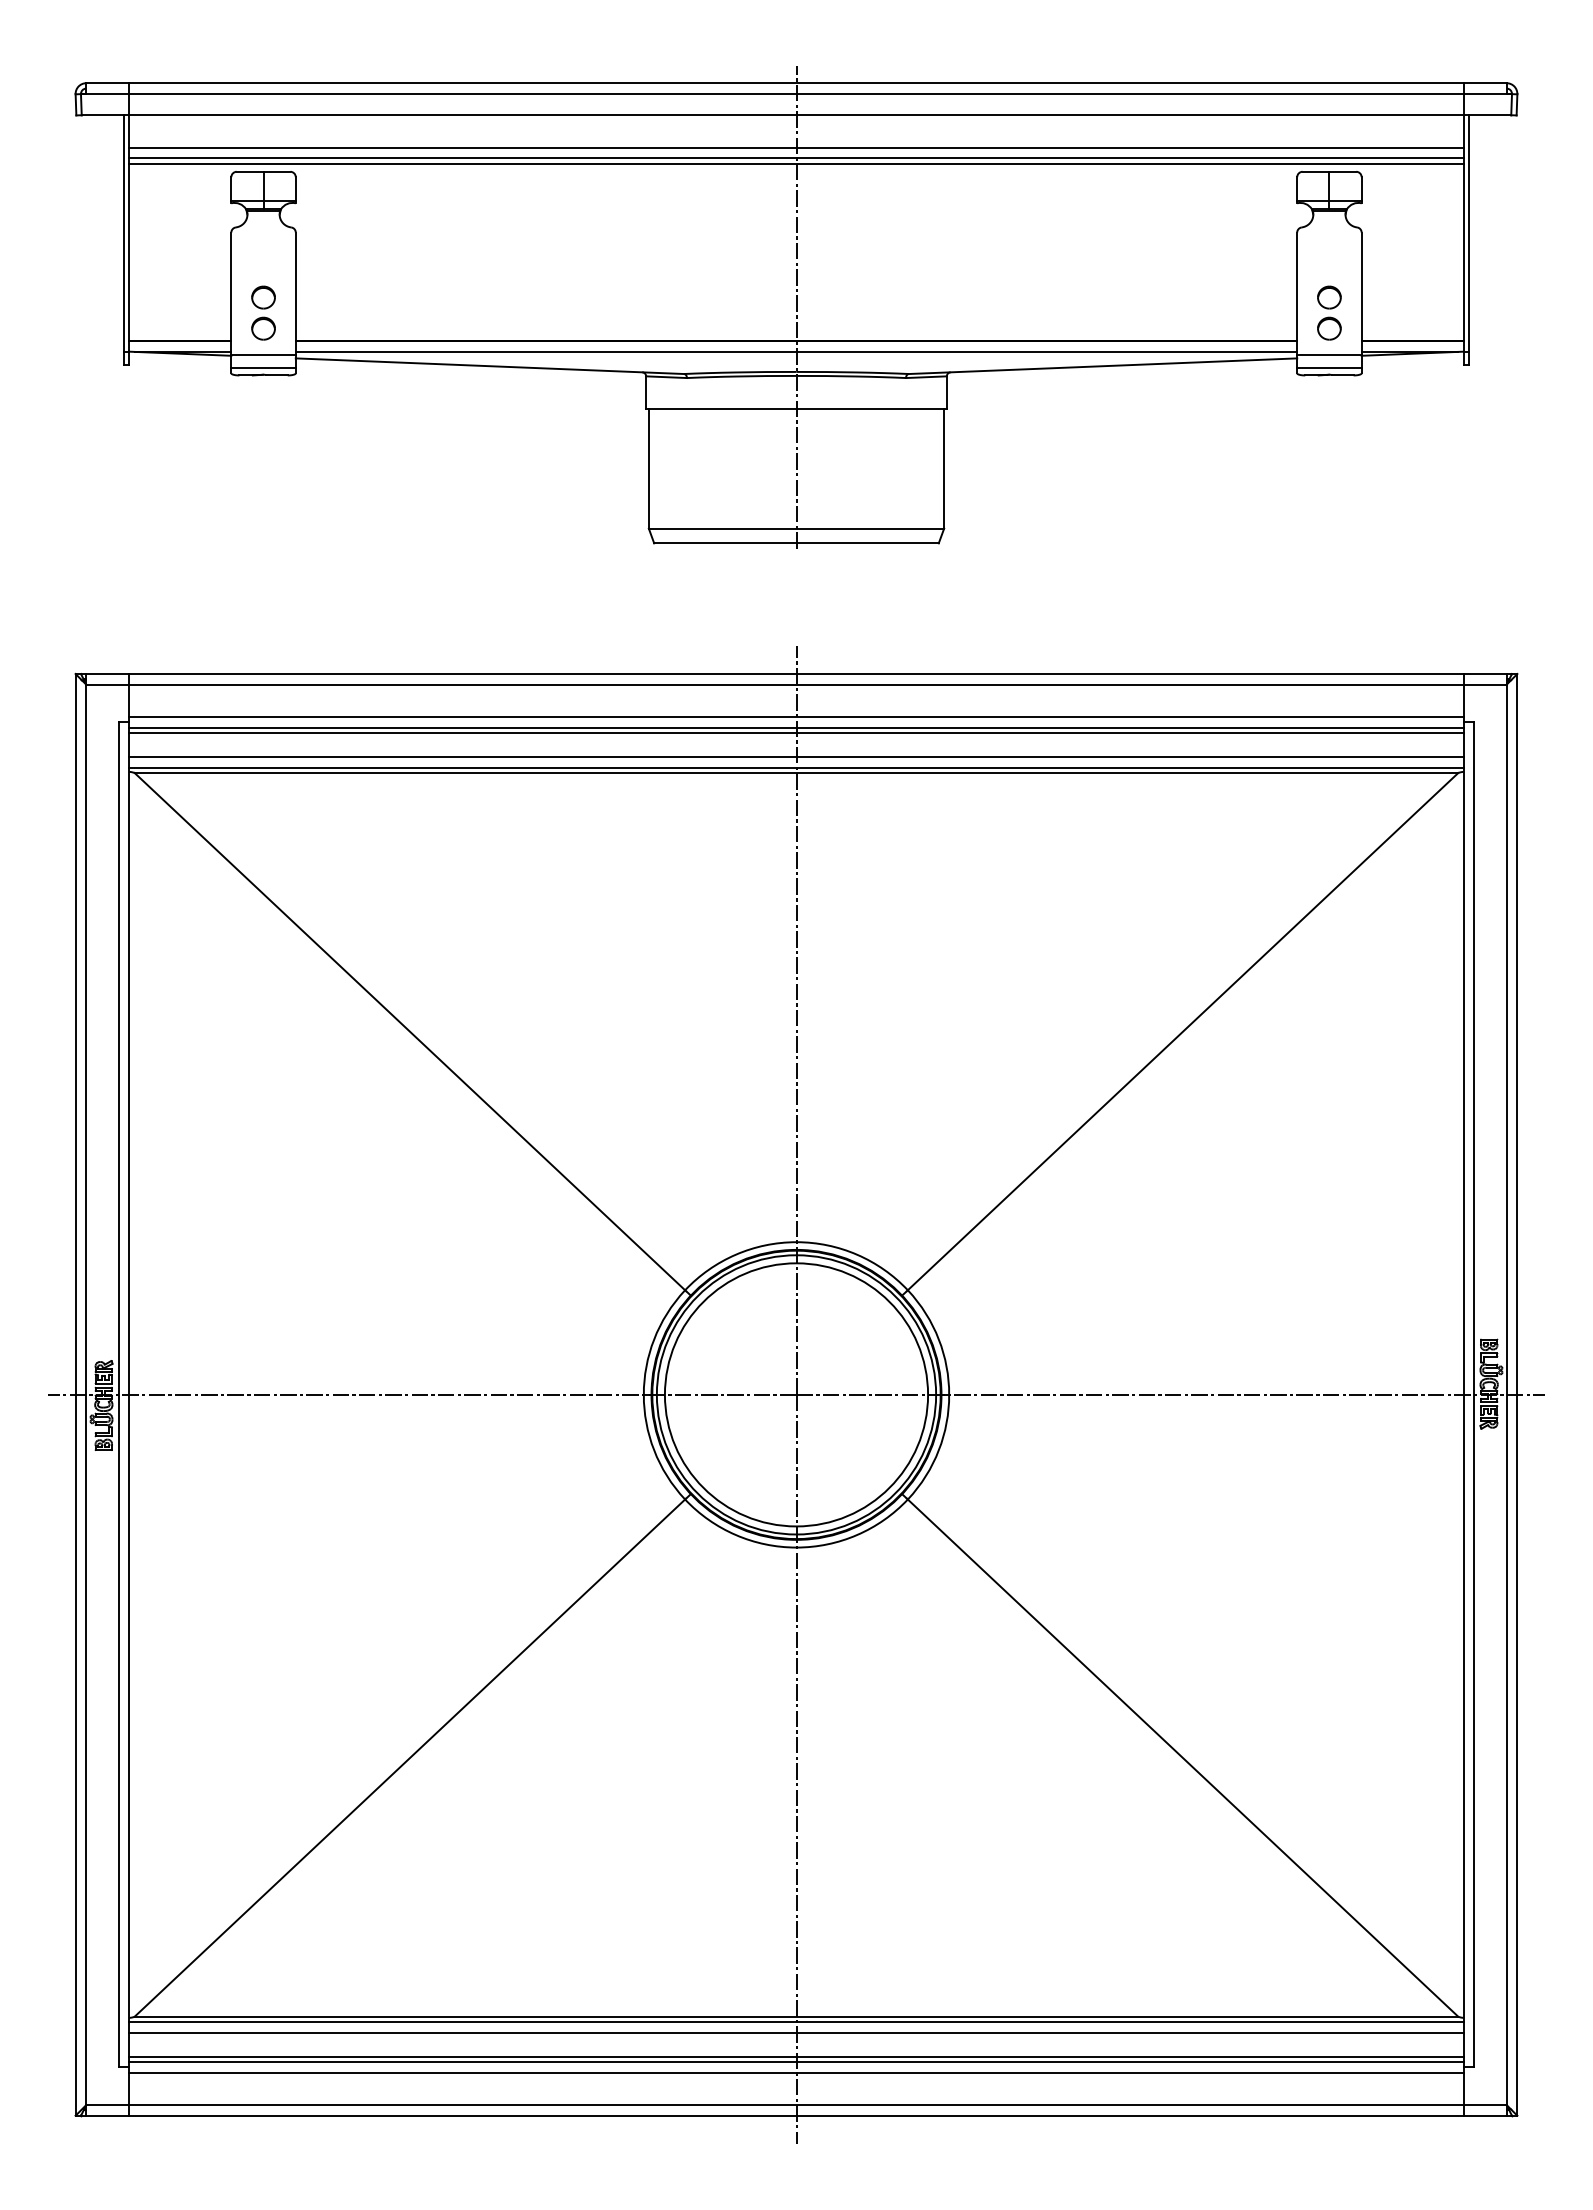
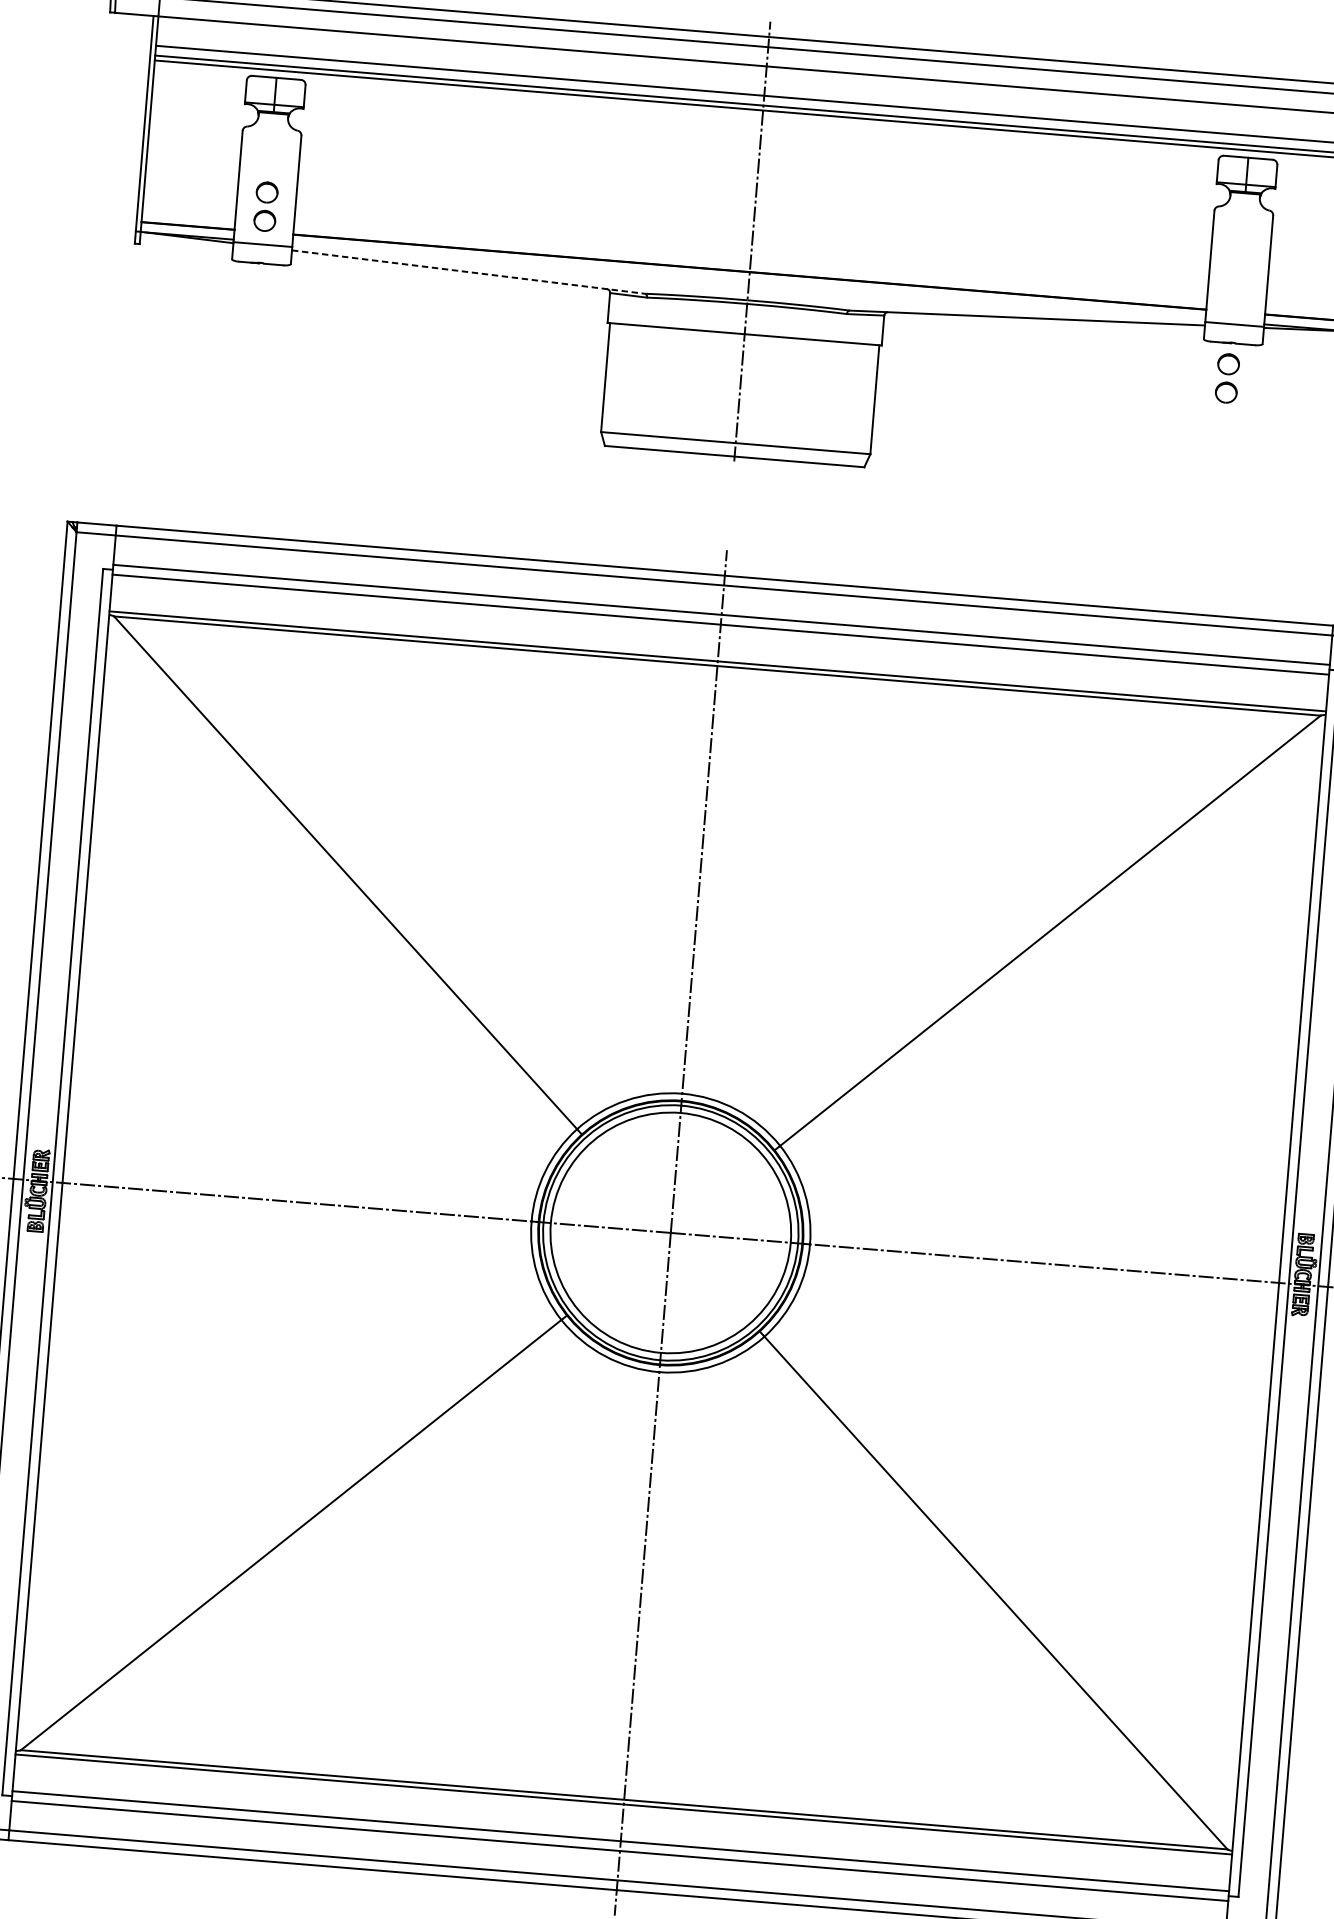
part: (1329, 312) -> (1227, 377), moved
line: (796, 351) -> (749, 281), removed
line: (490, 366) -> (468, 272), solid -> dashed
line: (263, 367) -> (261, 256), removed
line: (1329, 367) -> (1233, 336), removed
line: (796, 733) -> (720, 629), removed
line: (796, 757) -> (718, 651), removed
line: (796, 2032) -> (623, 1814), removed
line: (796, 2056) -> (621, 1836), removed

